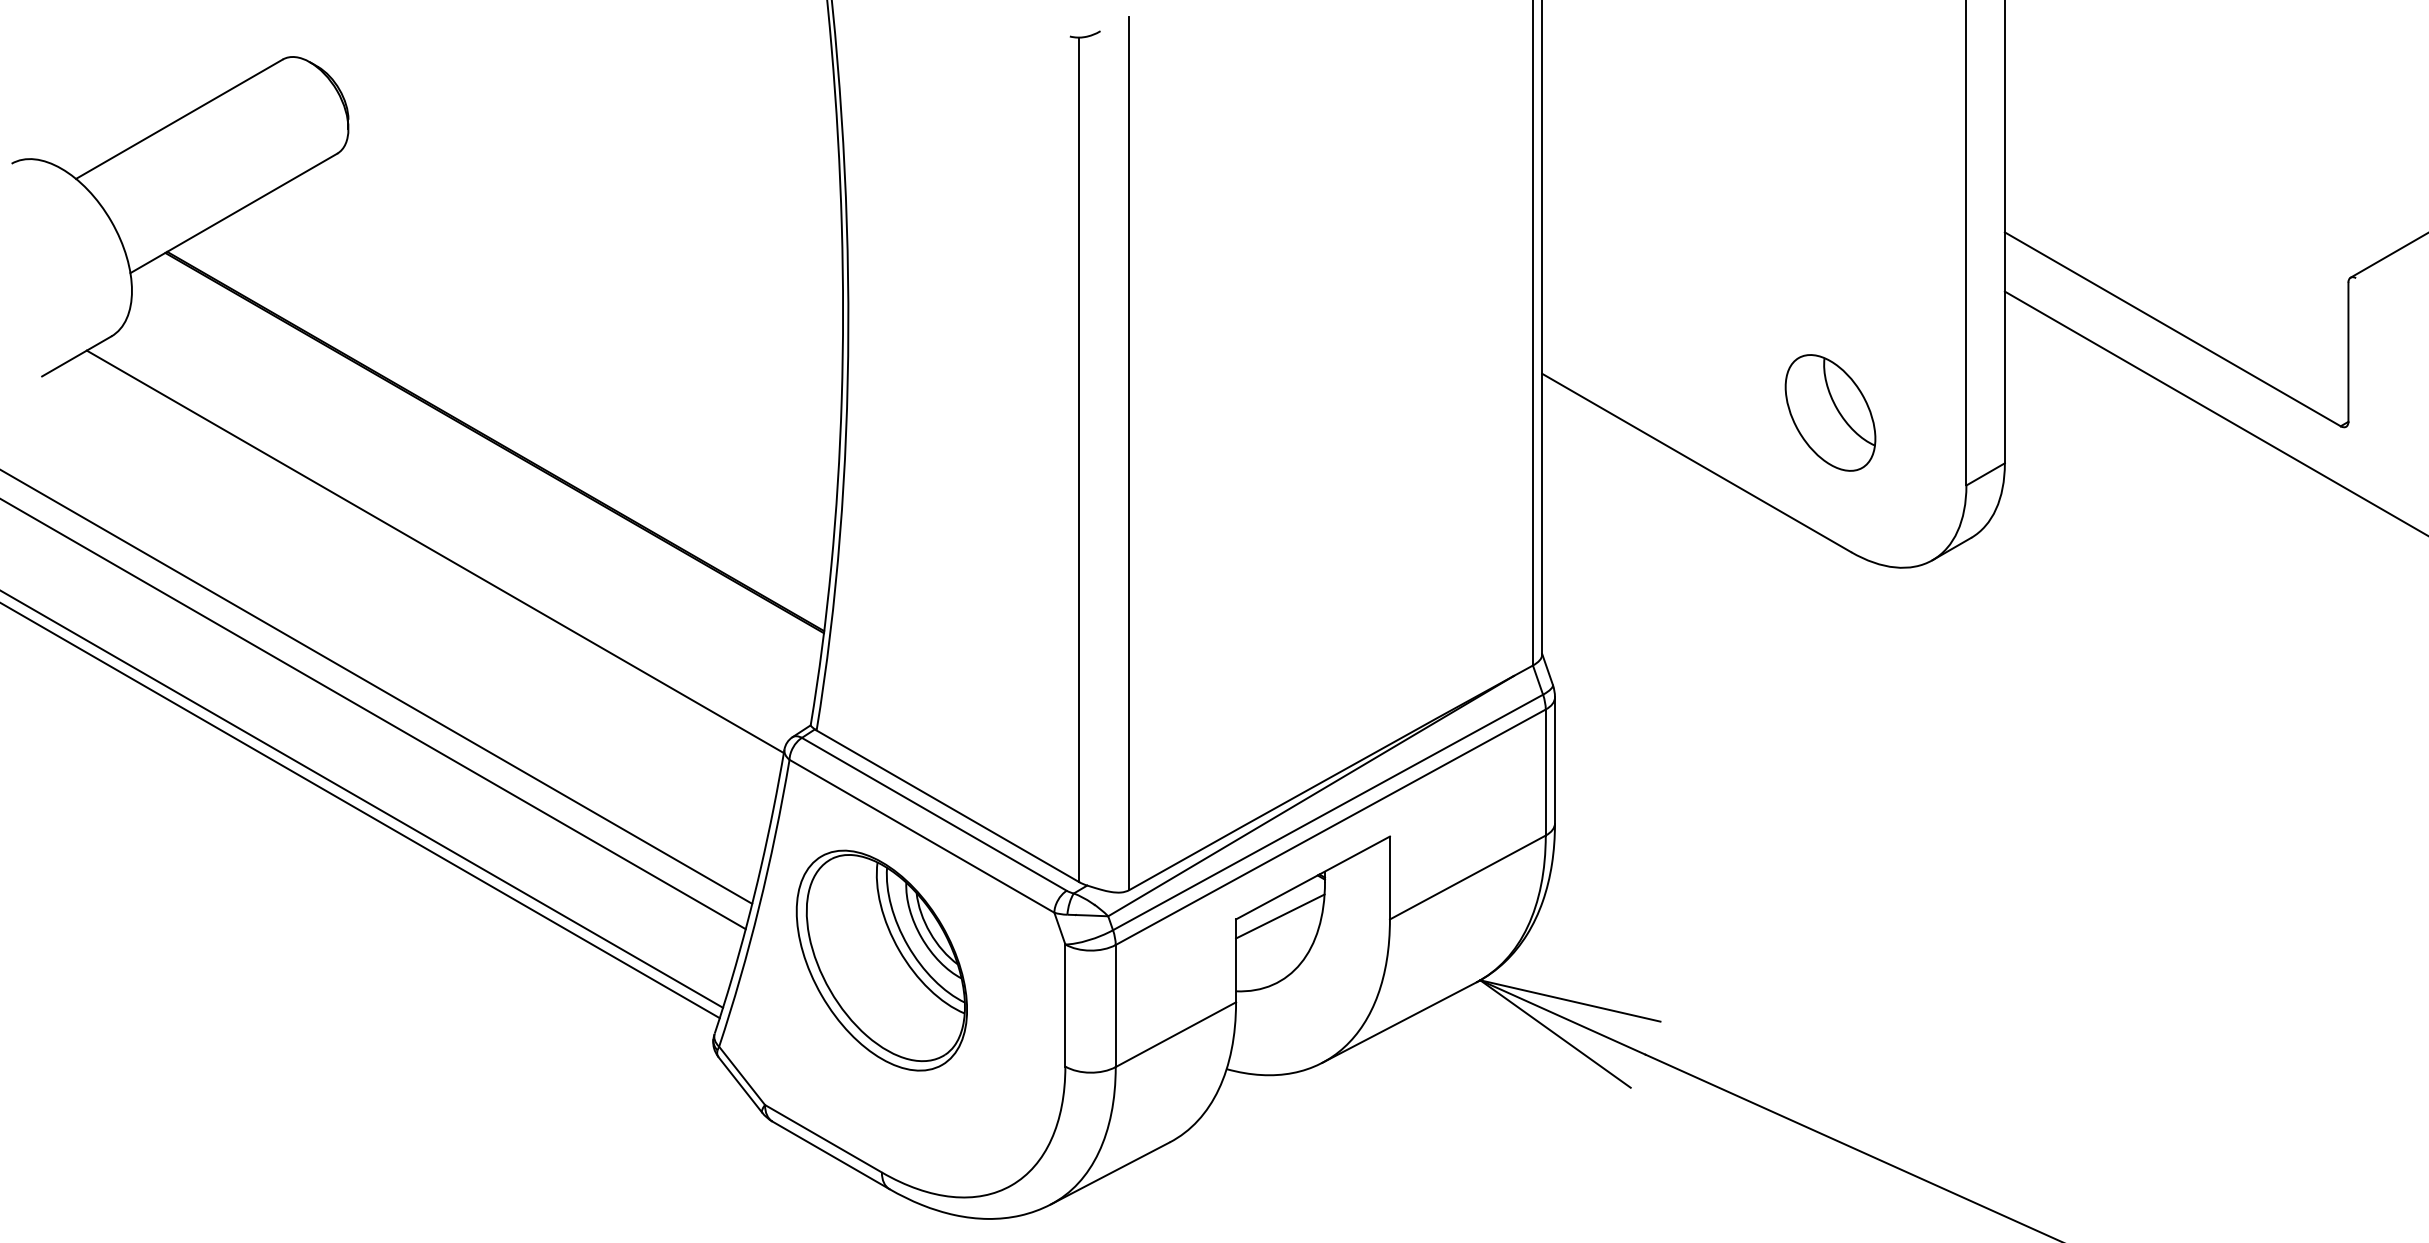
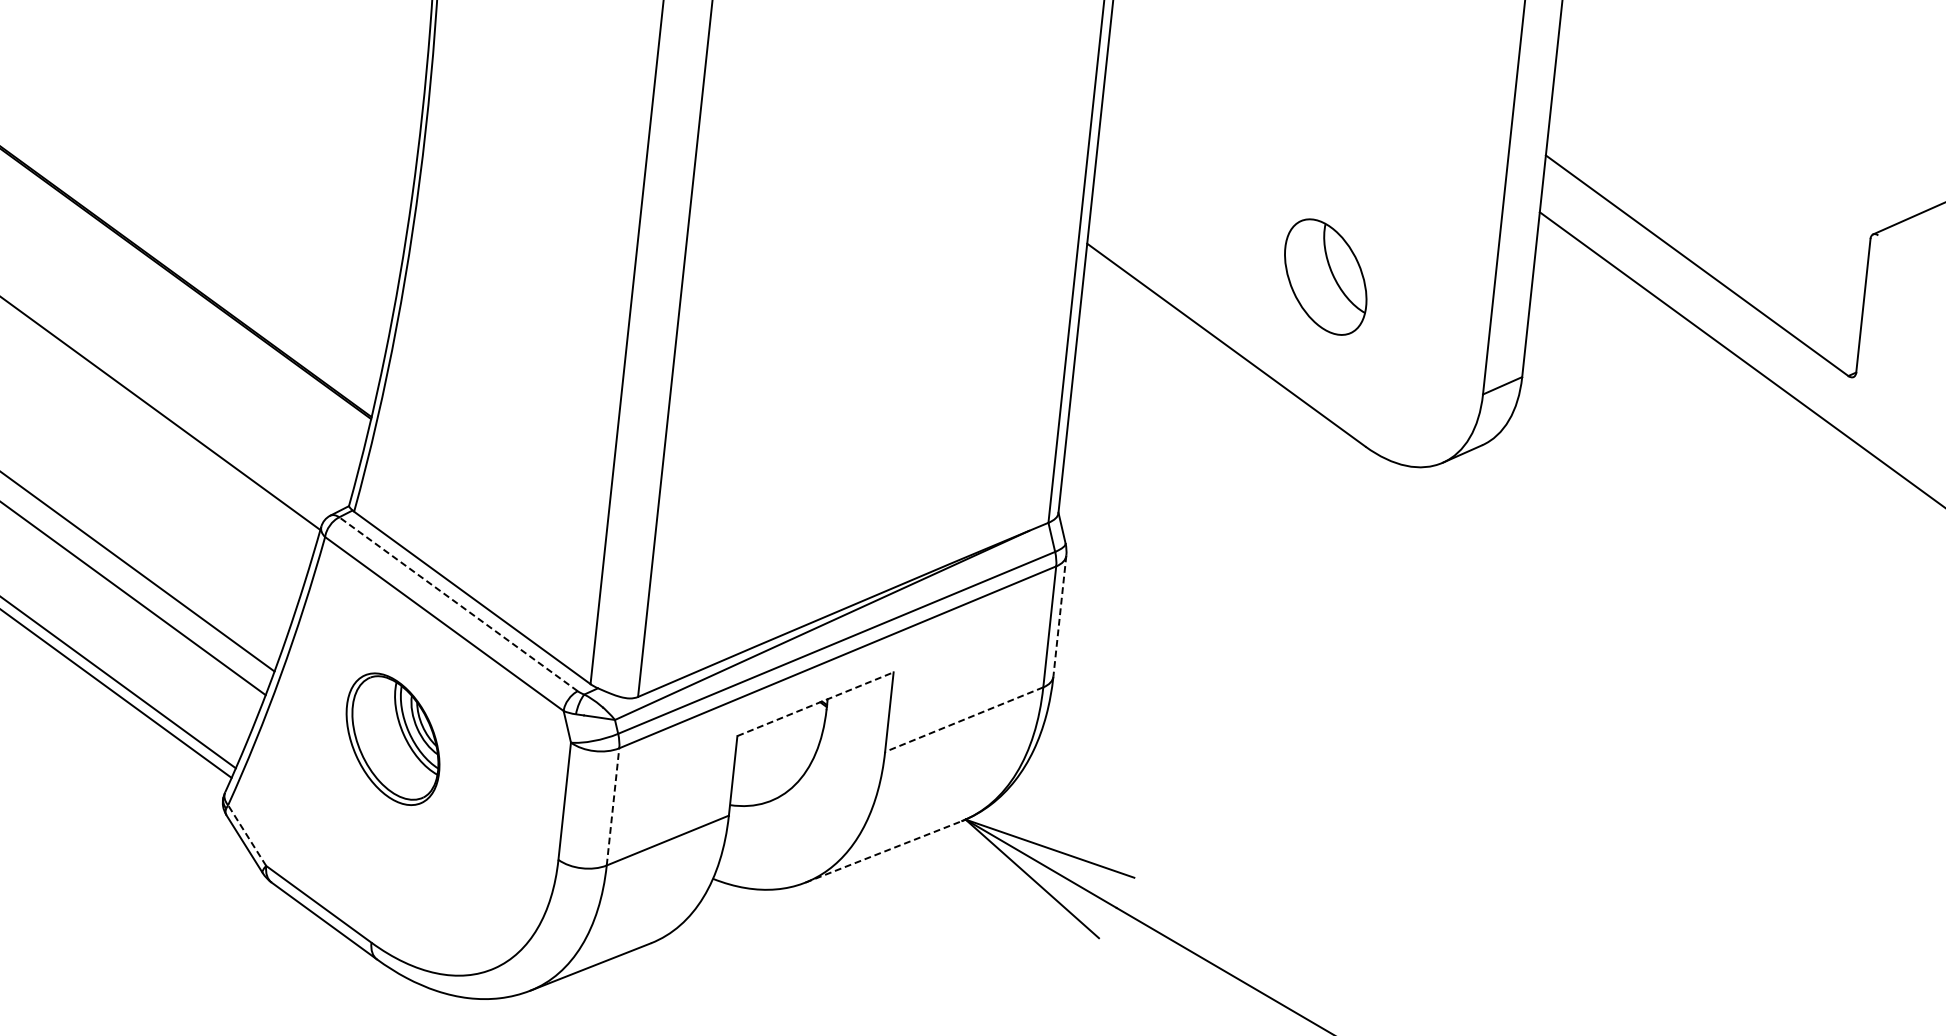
part: (1830, 412) -> (1325, 276), moved
line: (1555, 760) -> (1060, 616), solid -> dashed
line: (934, 814) -> (458, 604), solid -> dashed
line: (1313, 877) -> (816, 703), solid -> dashed
line: (1467, 877) -> (963, 719), solid -> dashed
line: (1280, 916) -> (780, 737), removed
part: (881, 960) -> (392, 739), size x0.6
line: (1115, 1005) -> (612, 806), solid -> dashed
line: (1399, 1022) -> (883, 851), solid -> dashed
line: (741, 1075) -> (246, 835), solid -> dashed

